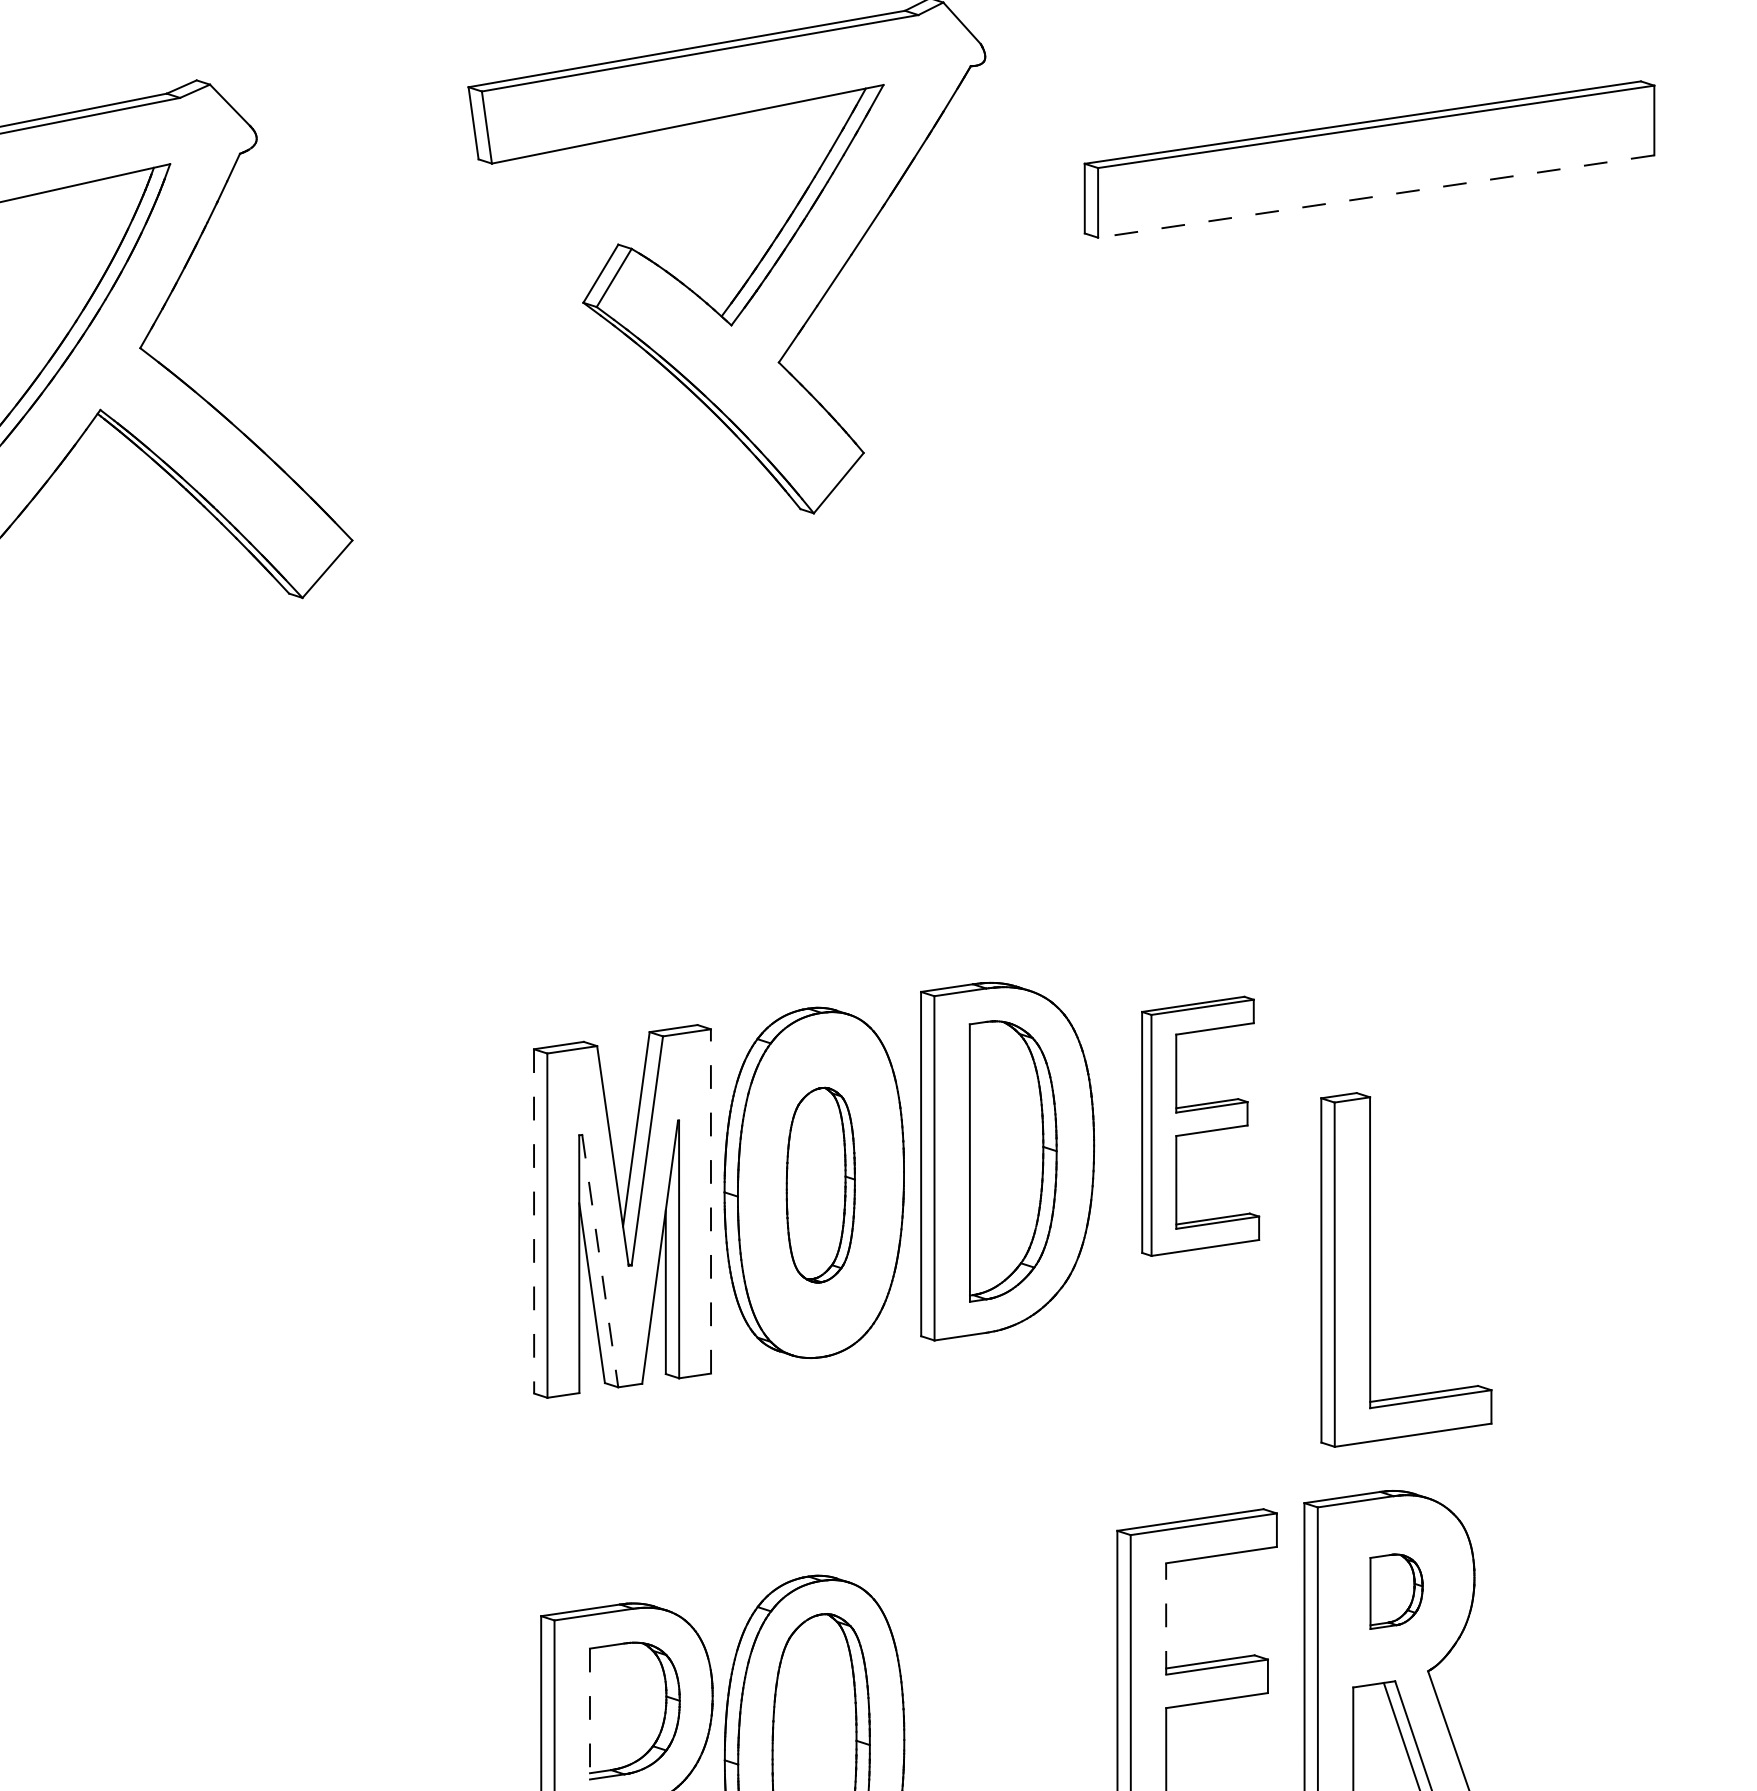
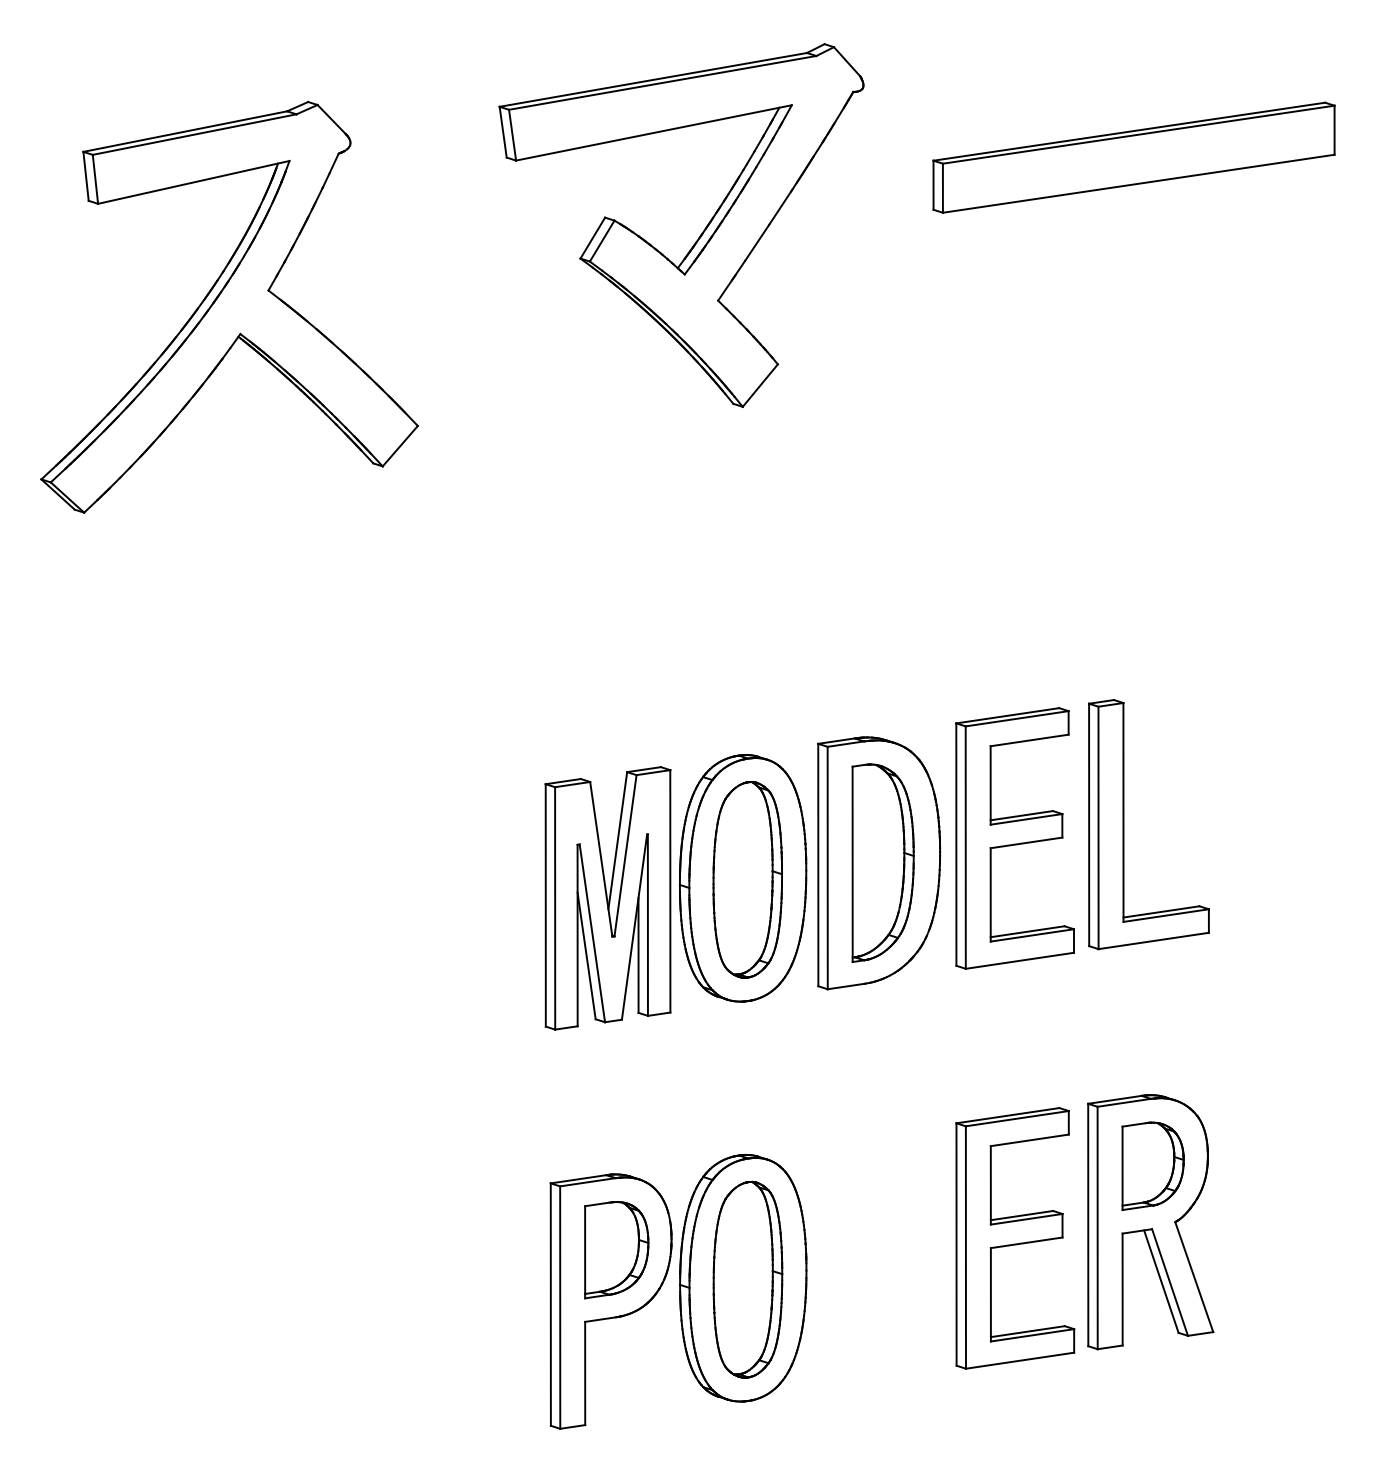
line: (1375, 196) -> (1138, 183), dashed -> solid
part: (1199, 1126) -> (1014, 838), size x1.43
part: (820, 1184) -> (747, 879), size x1.43
line: (711, 1200) -> (670, 890), dashed -> solid
line: (533, 1221) -> (545, 905), dashed -> solid
line: (600, 1261) -> (592, 933), dashed -> solid
part: (1371, 1269) -> (1124, 824), moved
part: (1395, 1590) -> (1152, 1165), size x1.67
line: (1165, 1617) -> (990, 1184), dashed -> solid
line: (590, 1714) -> (585, 1252), dashed -> solid

